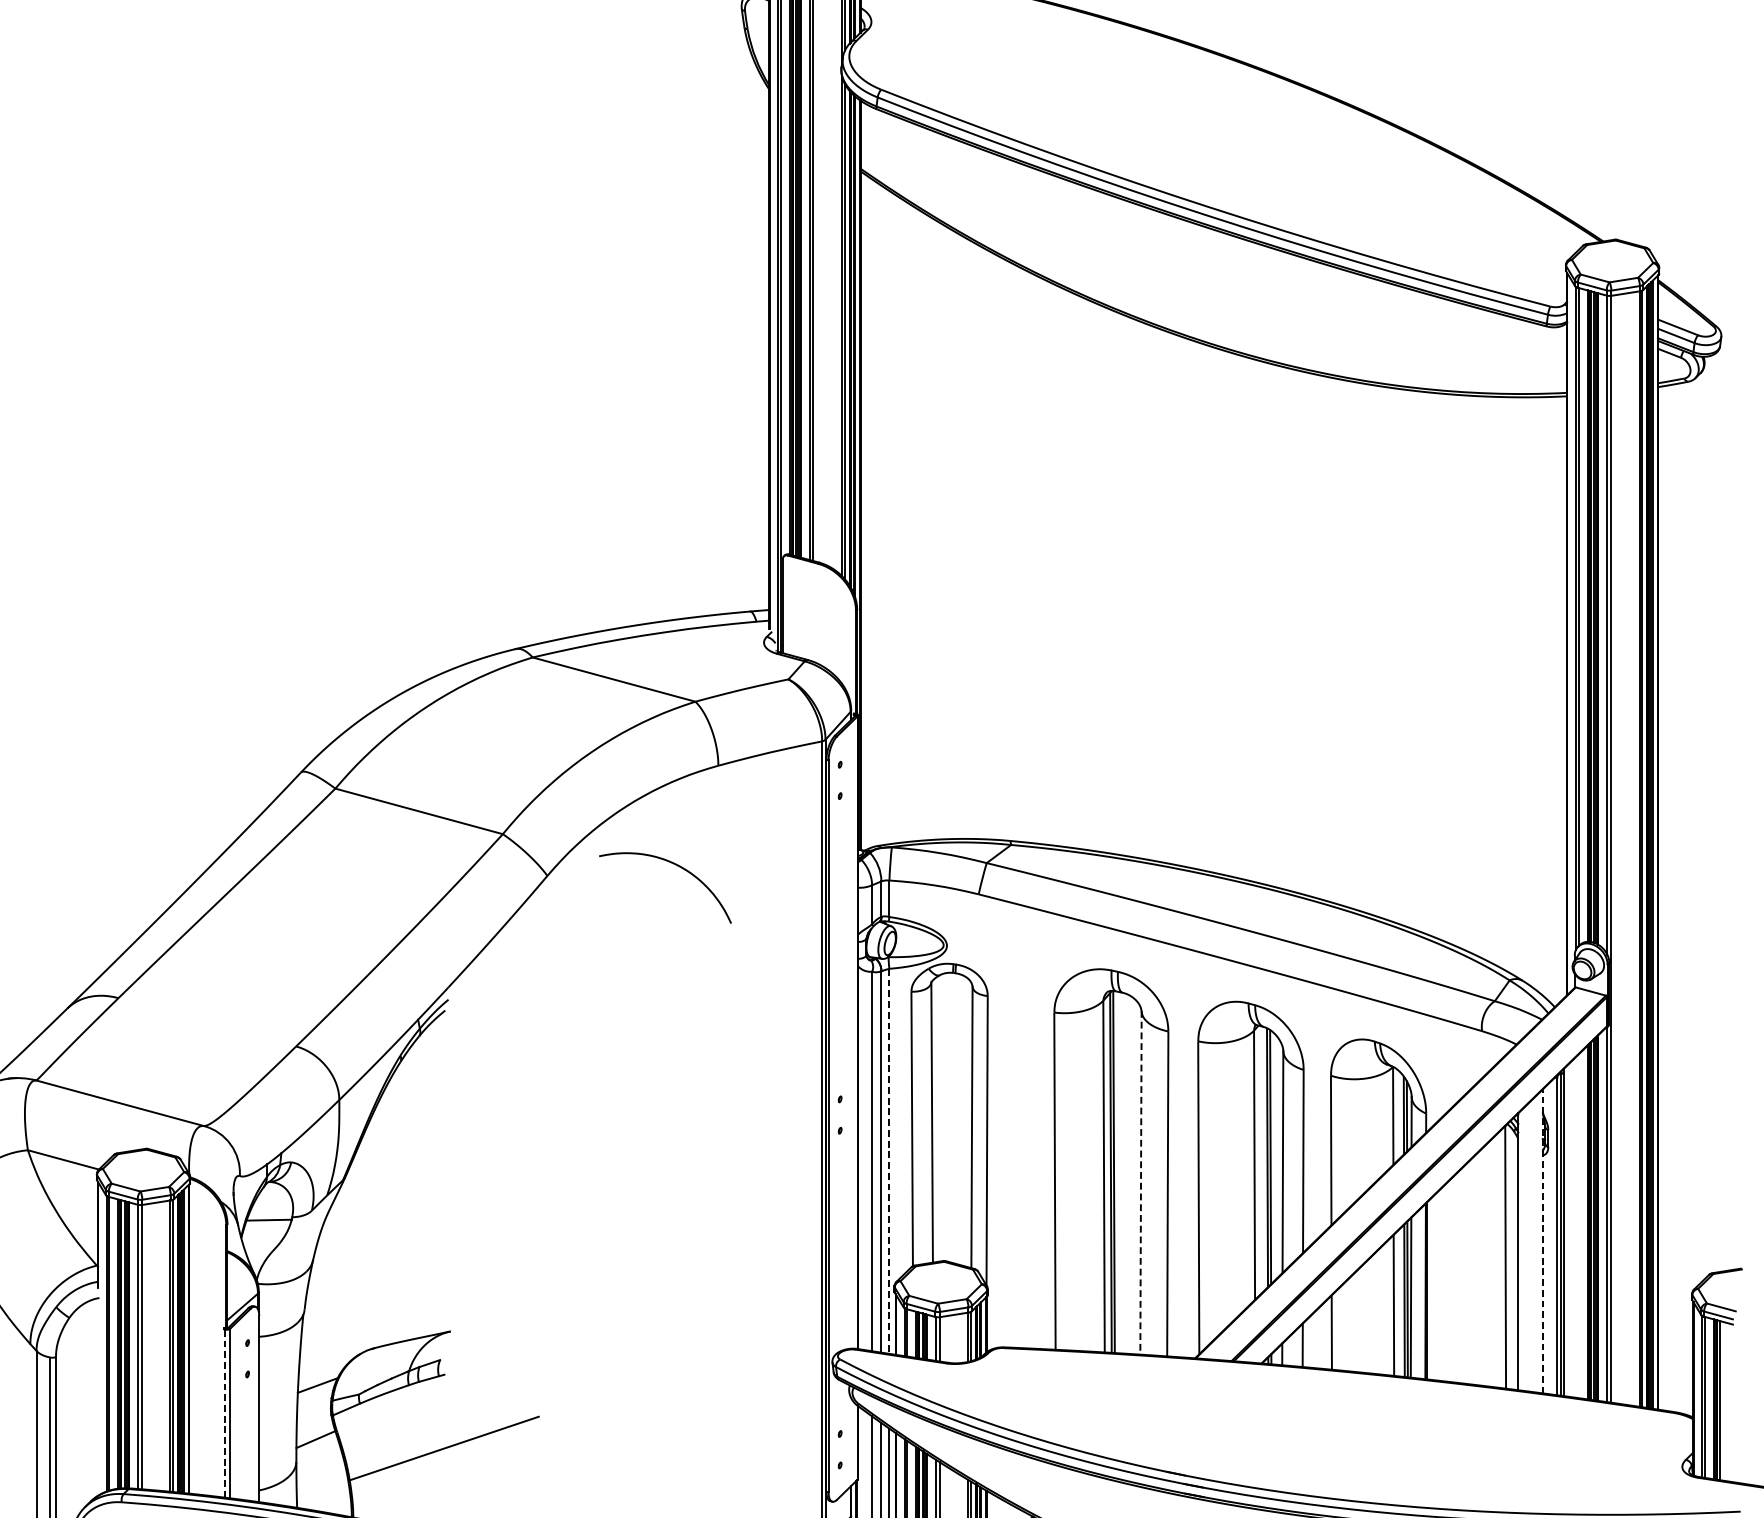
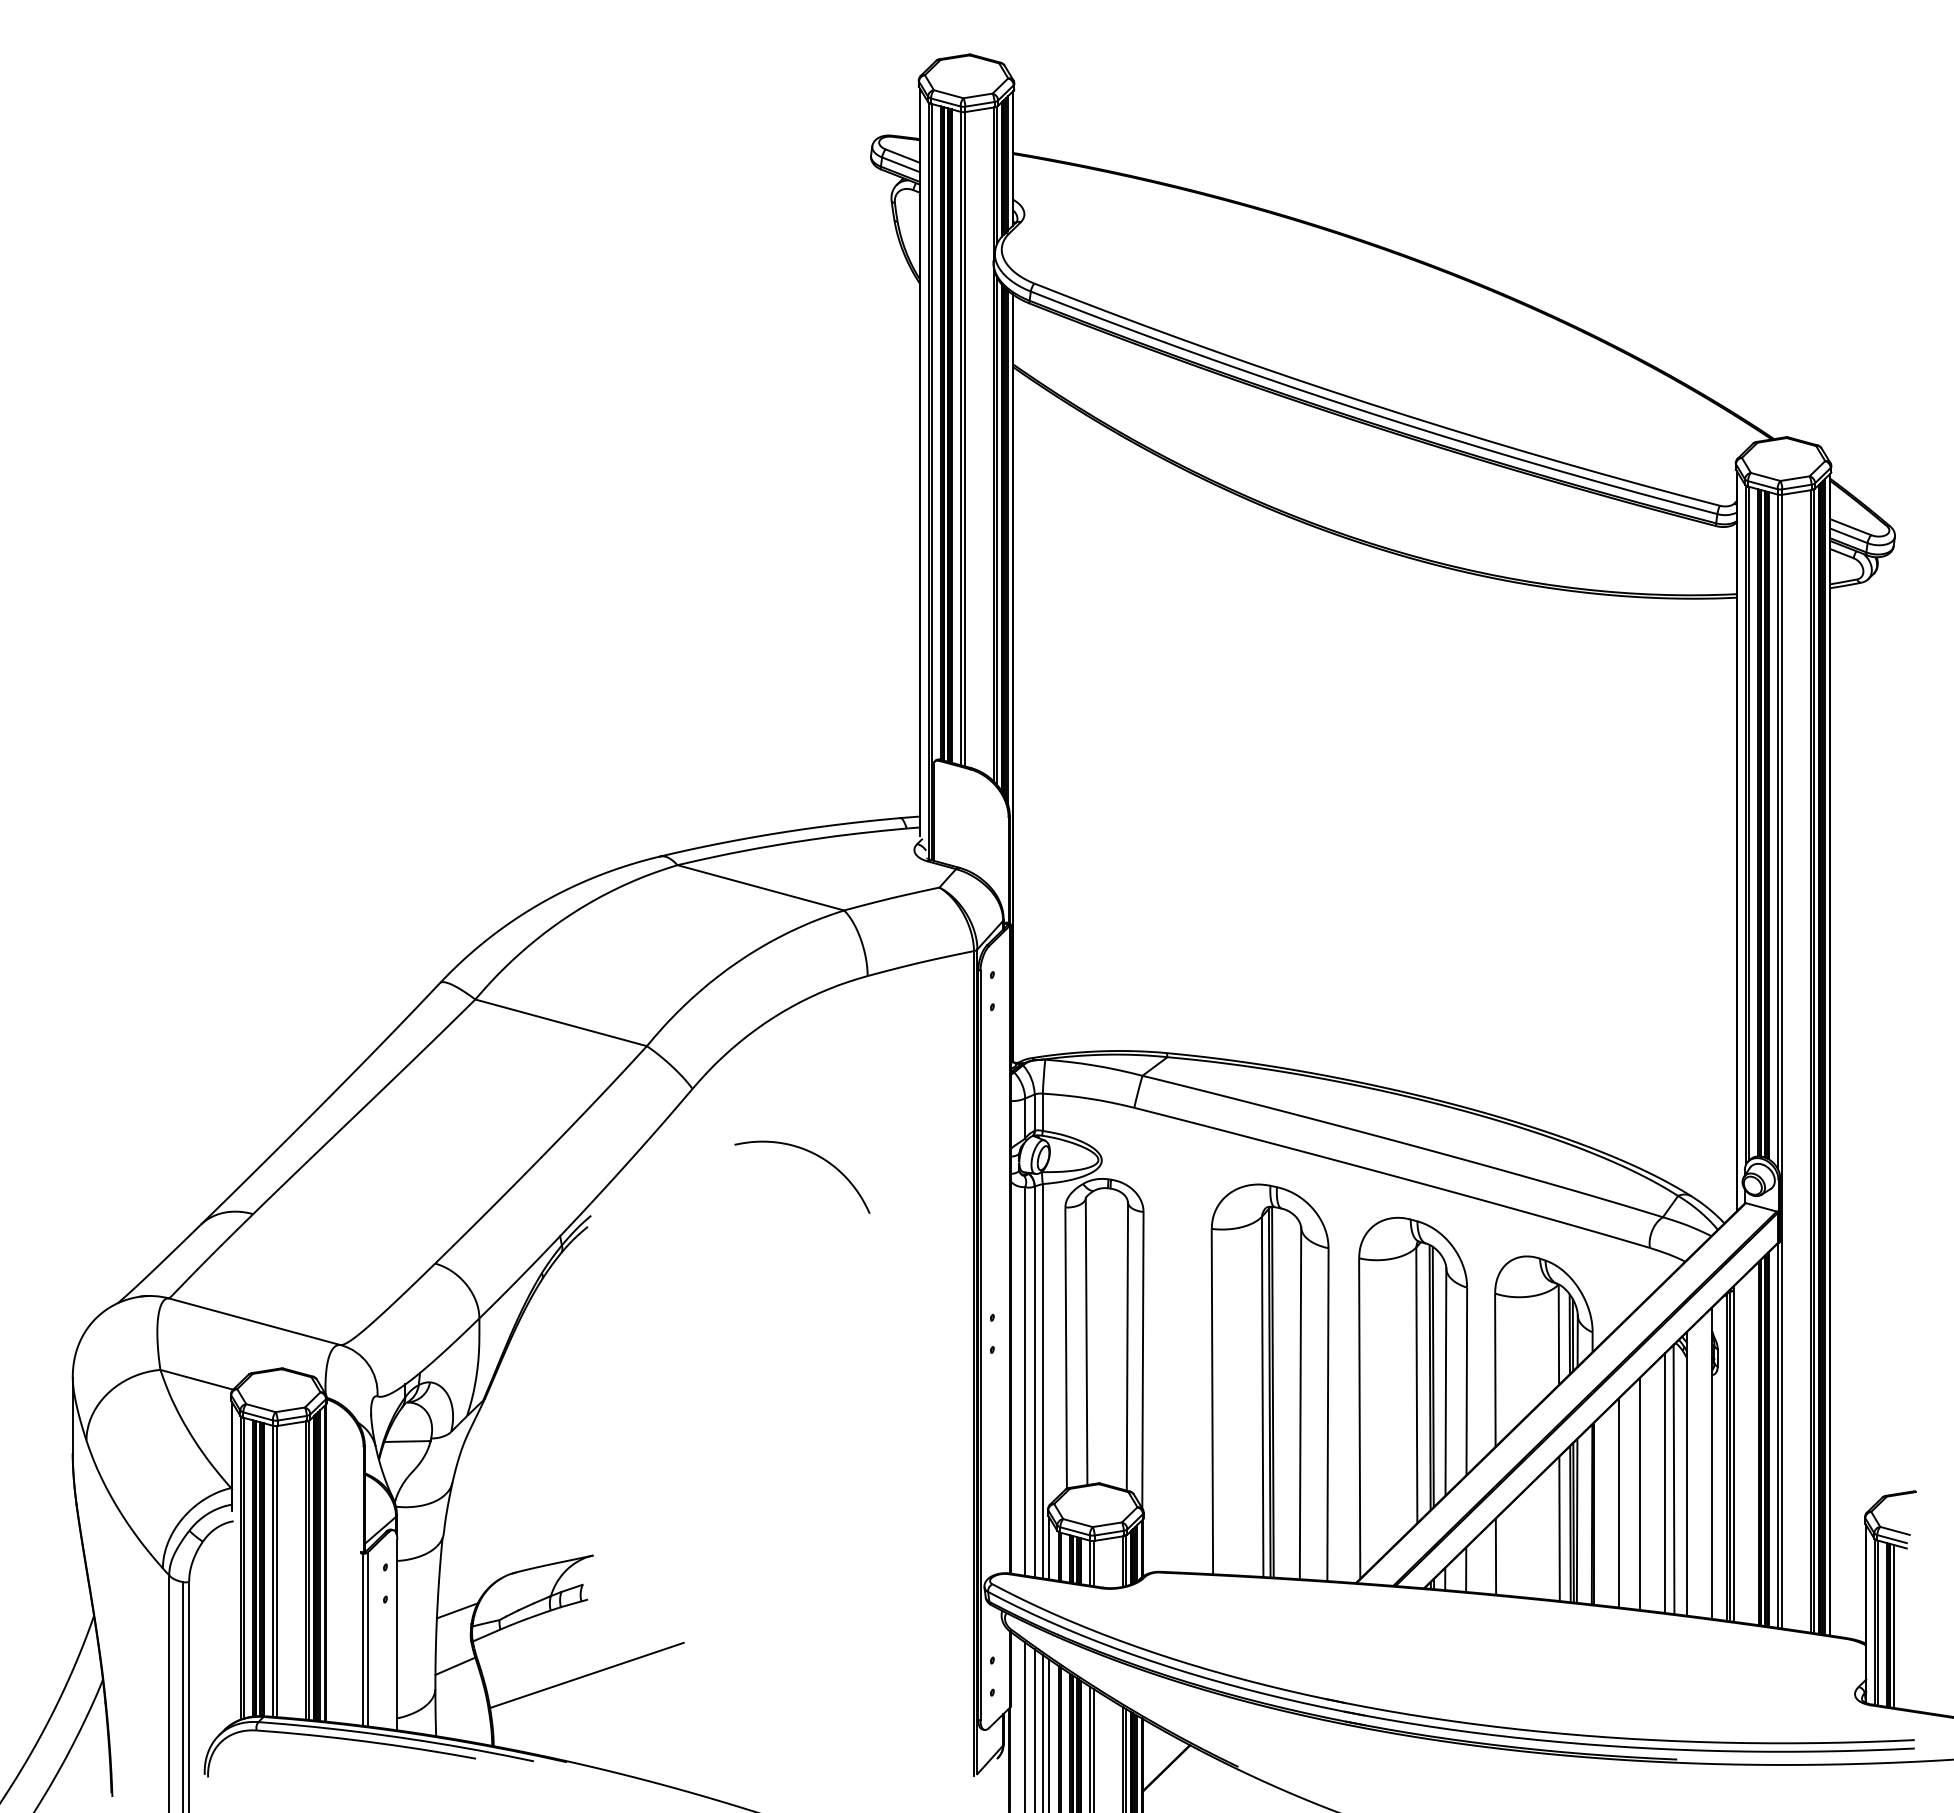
curve: (676, 865) -> (813, 1154), moved
line: (889, 1161) -> (1042, 1381), dashed -> solid
line: (1140, 1183) -> (1300, 1403), dashed -> solid
line: (1543, 1241) -> (1712, 1463), dashed -> solid
line: (1497, 1261) -> (1665, 1483), added
line: (1472, 1270) -> (1640, 1493), added
line: (1451, 1279) -> (1618, 1502), added
line: (225, 1413) -> (362, 1639), dashed -> solid

